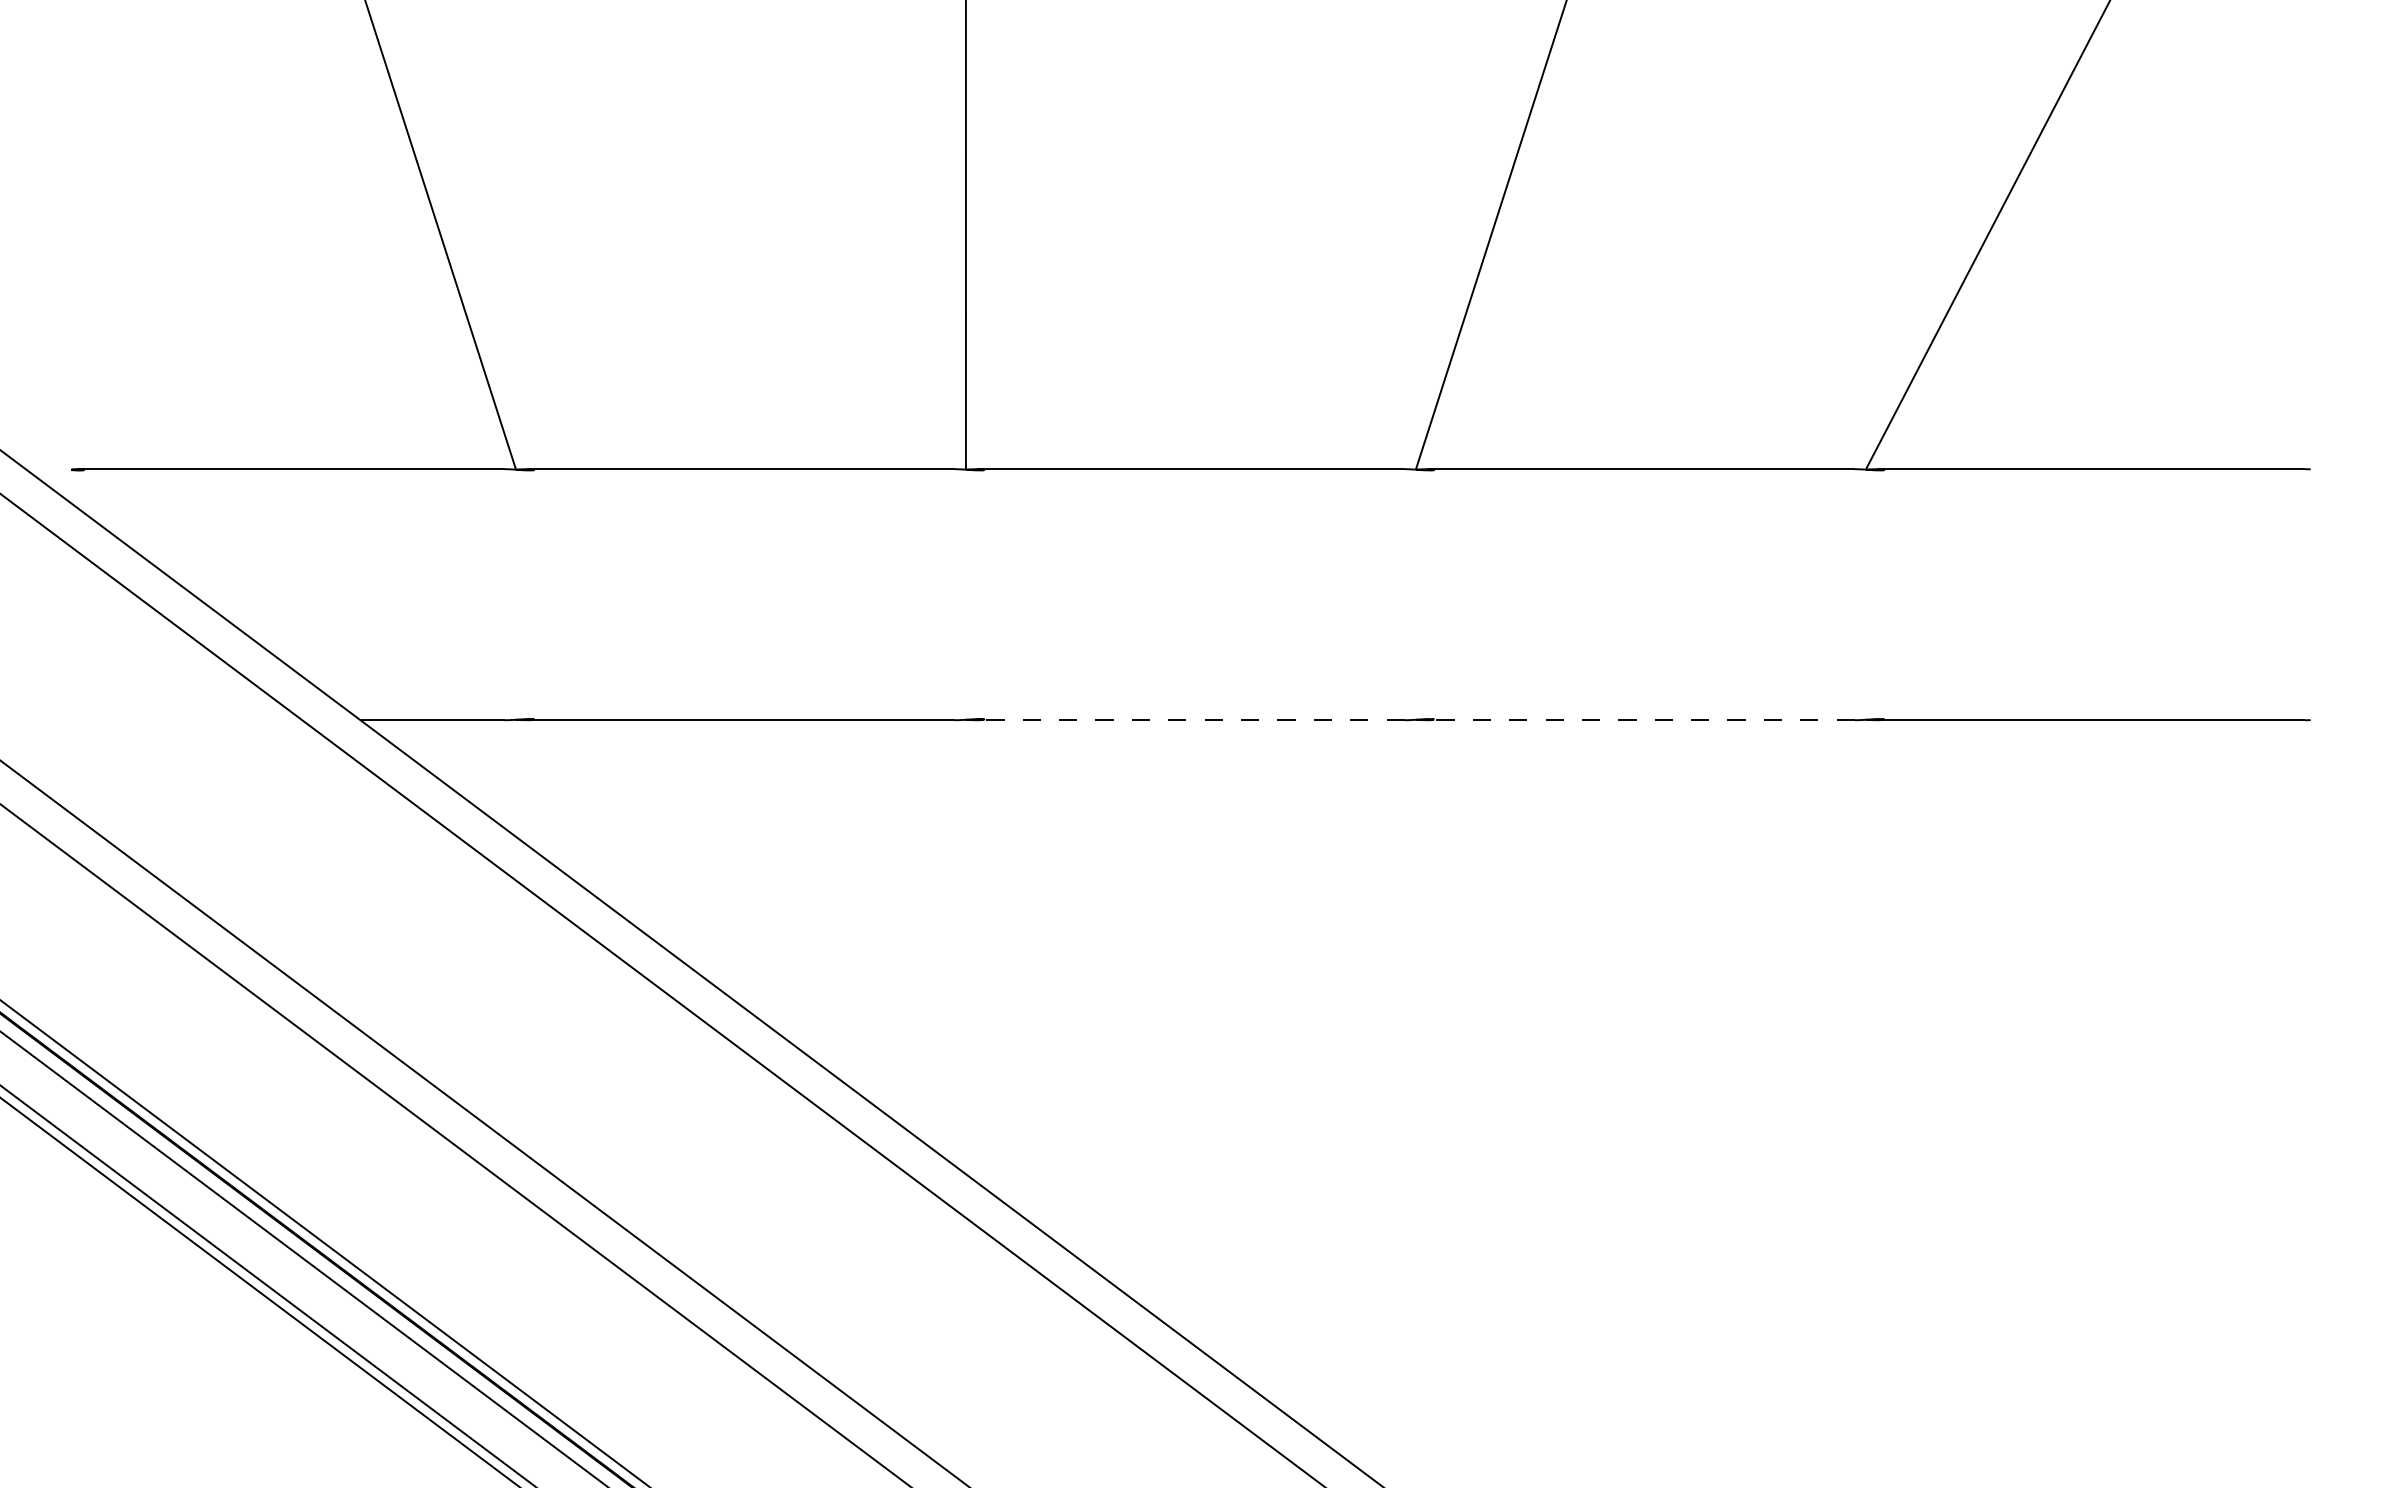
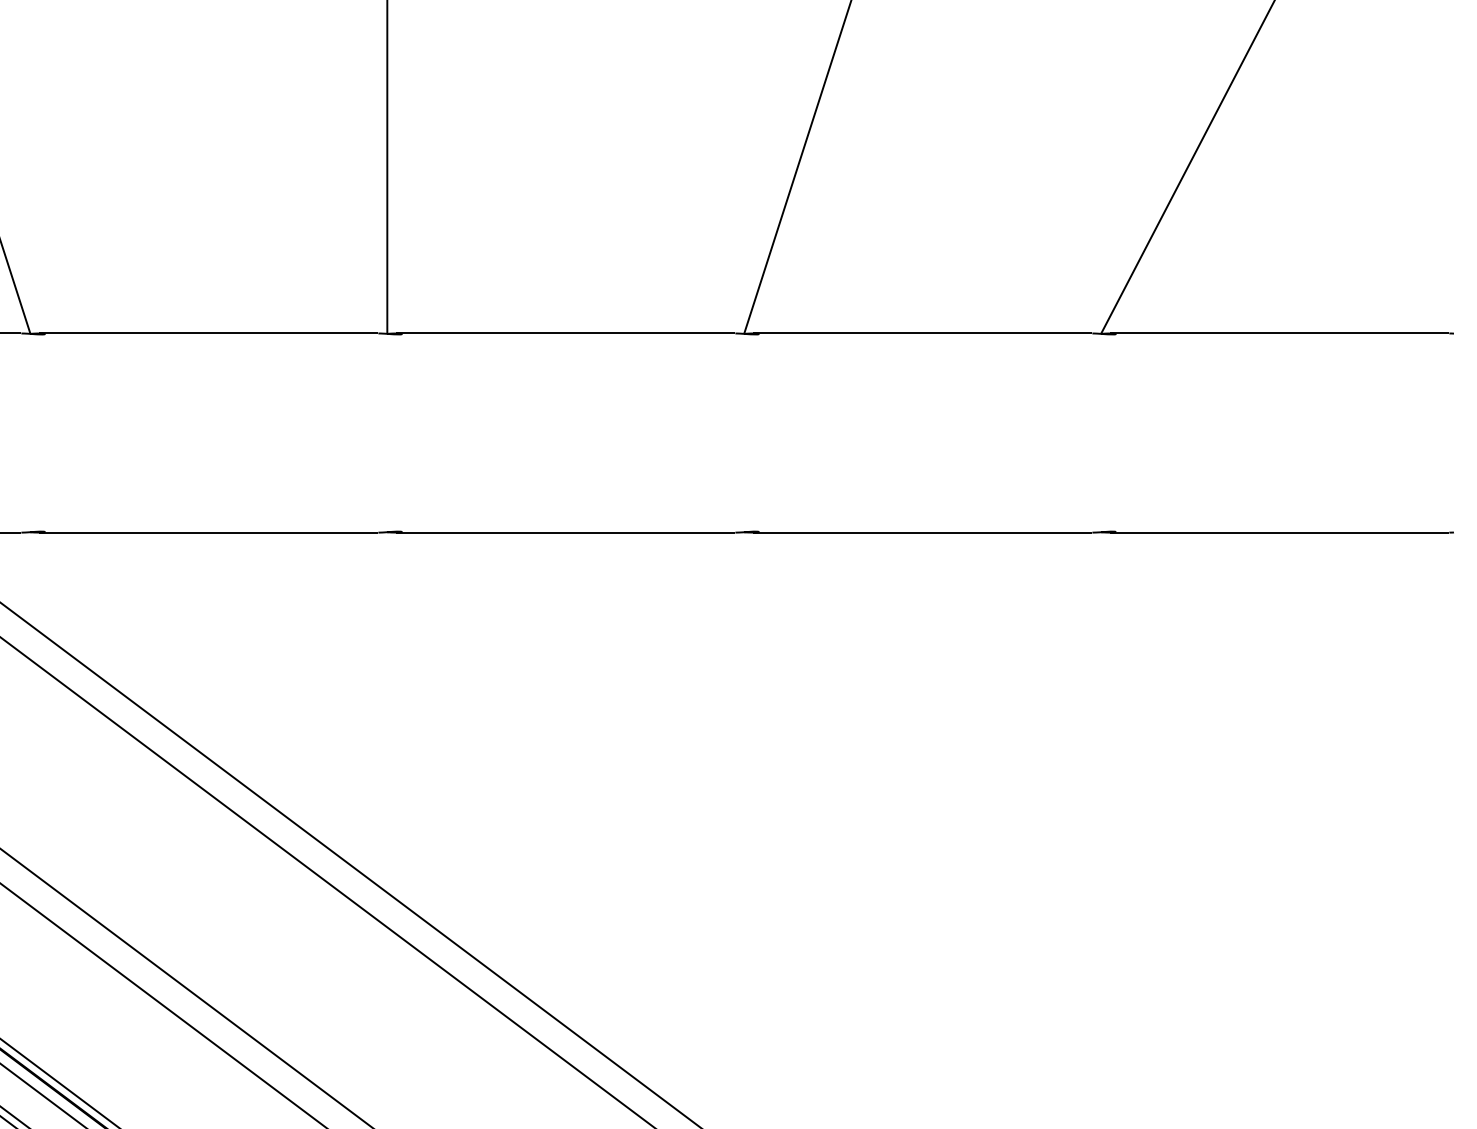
line: (1190, 720) -> (565, 532), dashed -> solid
line: (1641, 720) -> (923, 532), dashed -> solid

